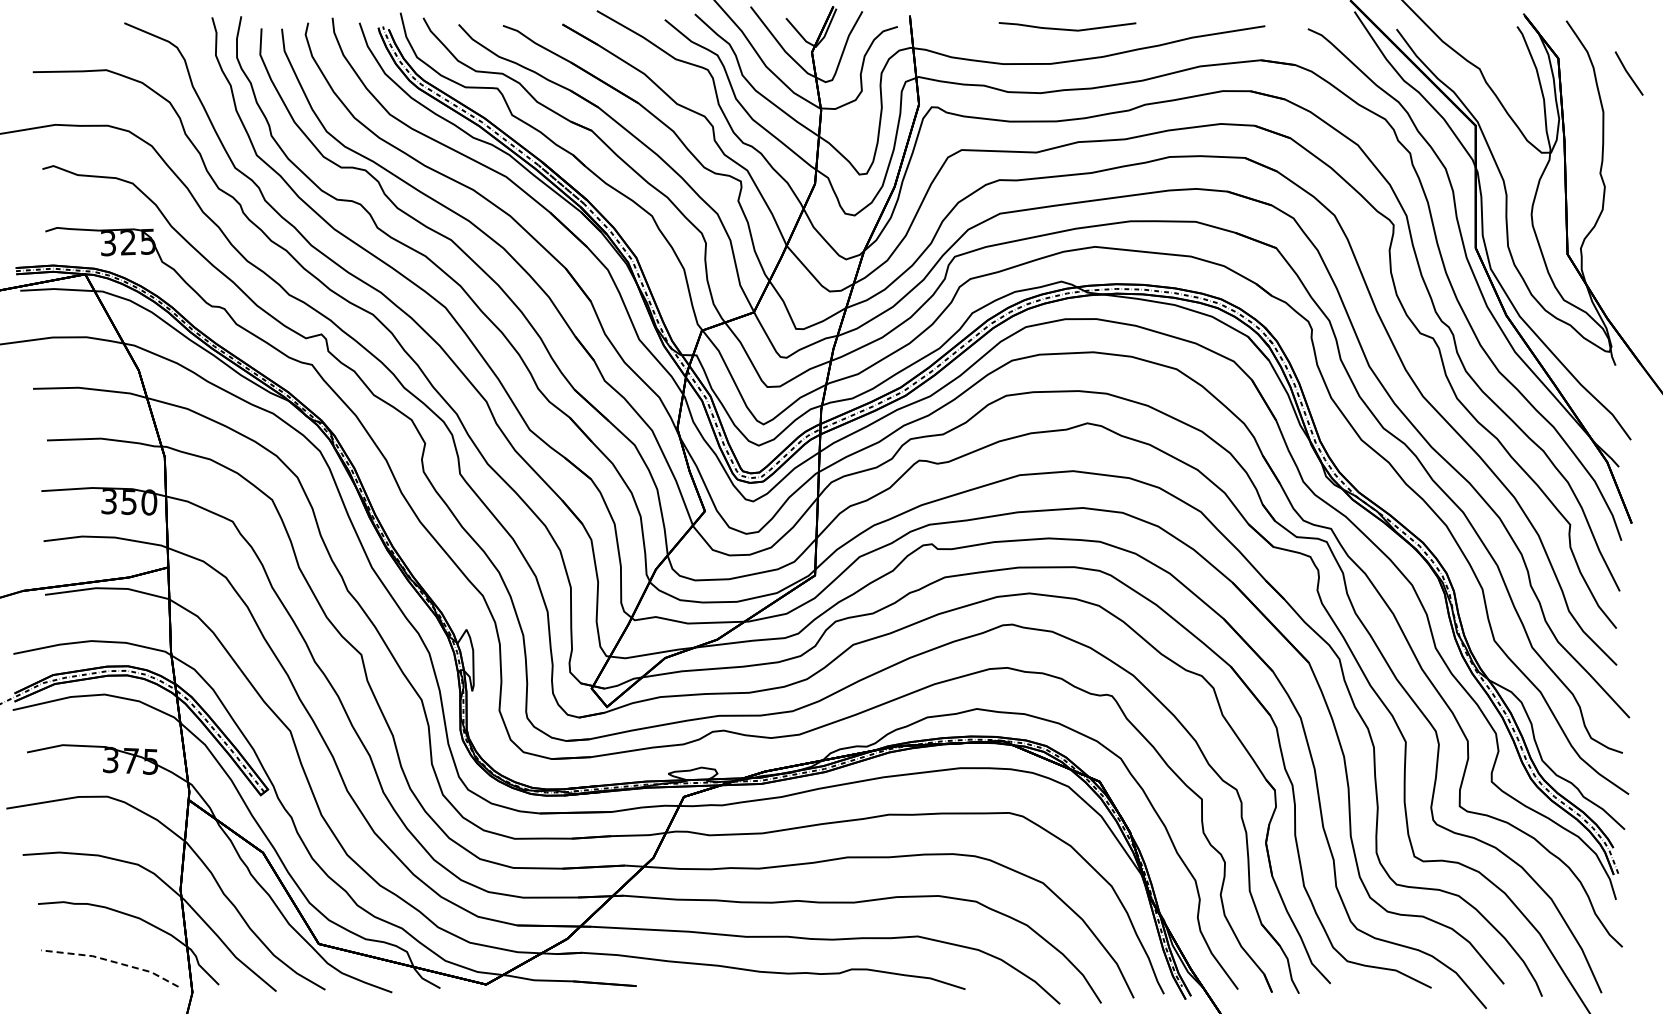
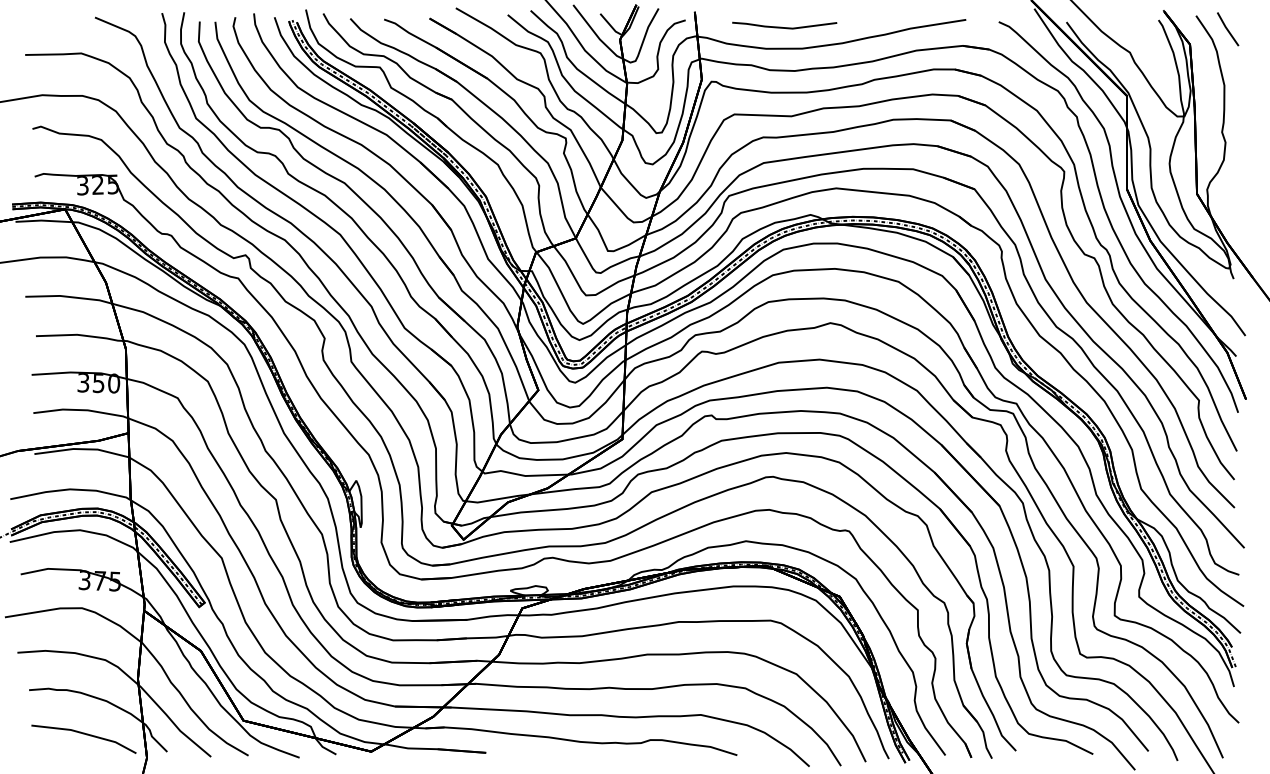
line: (1066, 28) -> (783, 26), moved
line: (1628, 73) -> (1227, 29), moved
line: (110, 961) -> (84, 734), dashed -> solid

